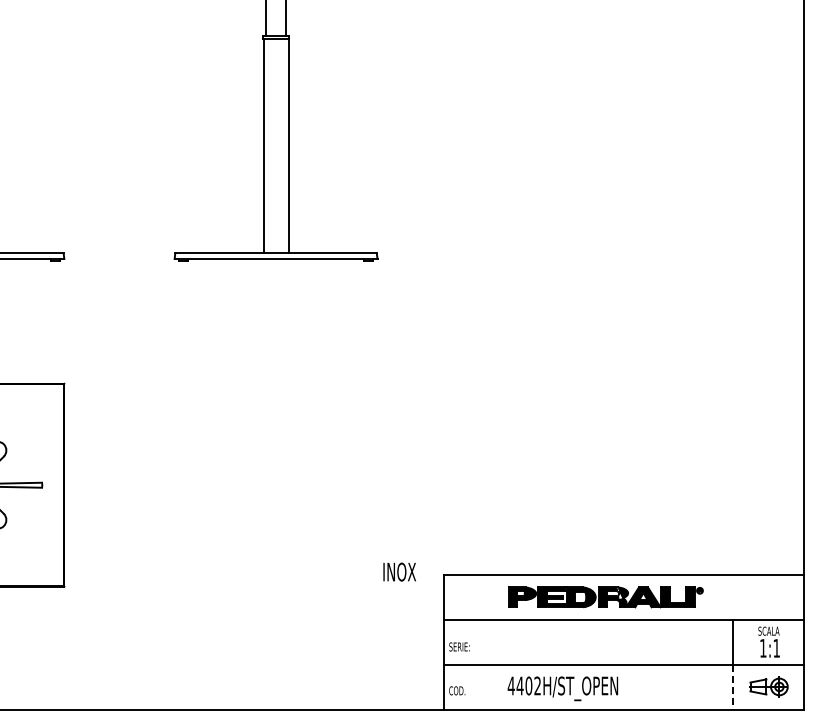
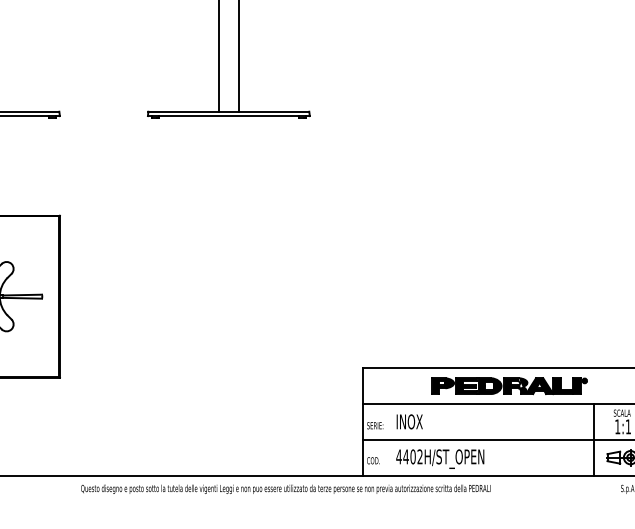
text: (399, 571) -> (409, 421), moved
part: (605, 597) -> (509, 386), moved
line: (733, 687) -> (593, 458), dashed -> solid
text: (562, 688) -> (439, 458), moved

